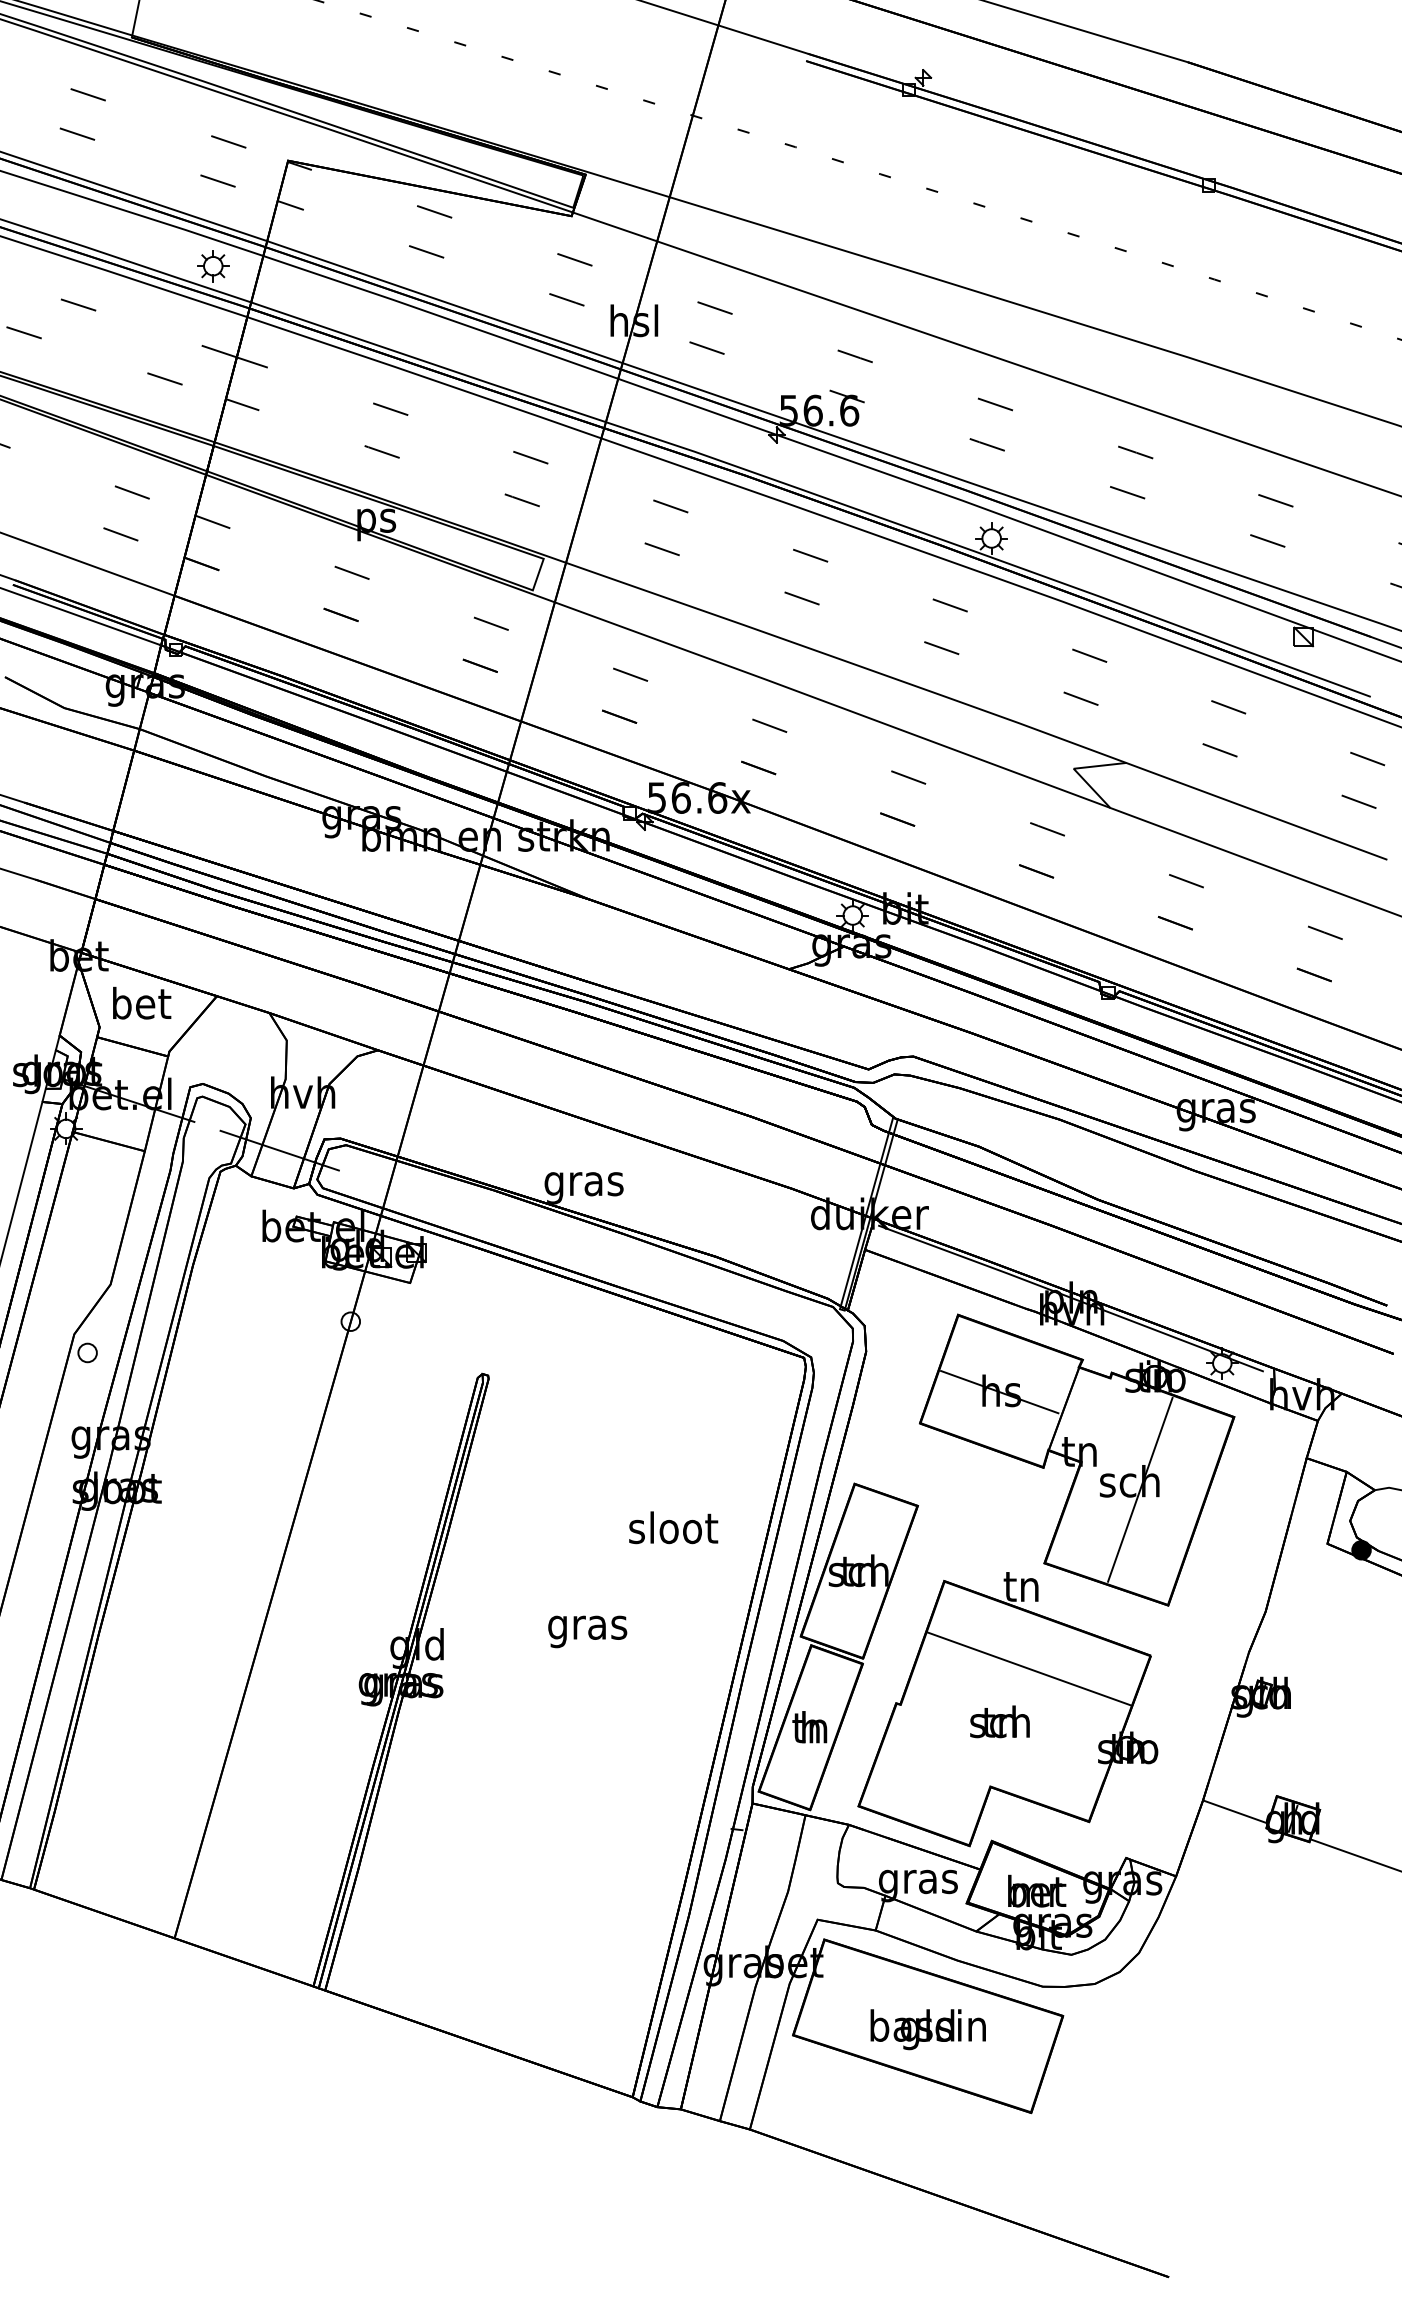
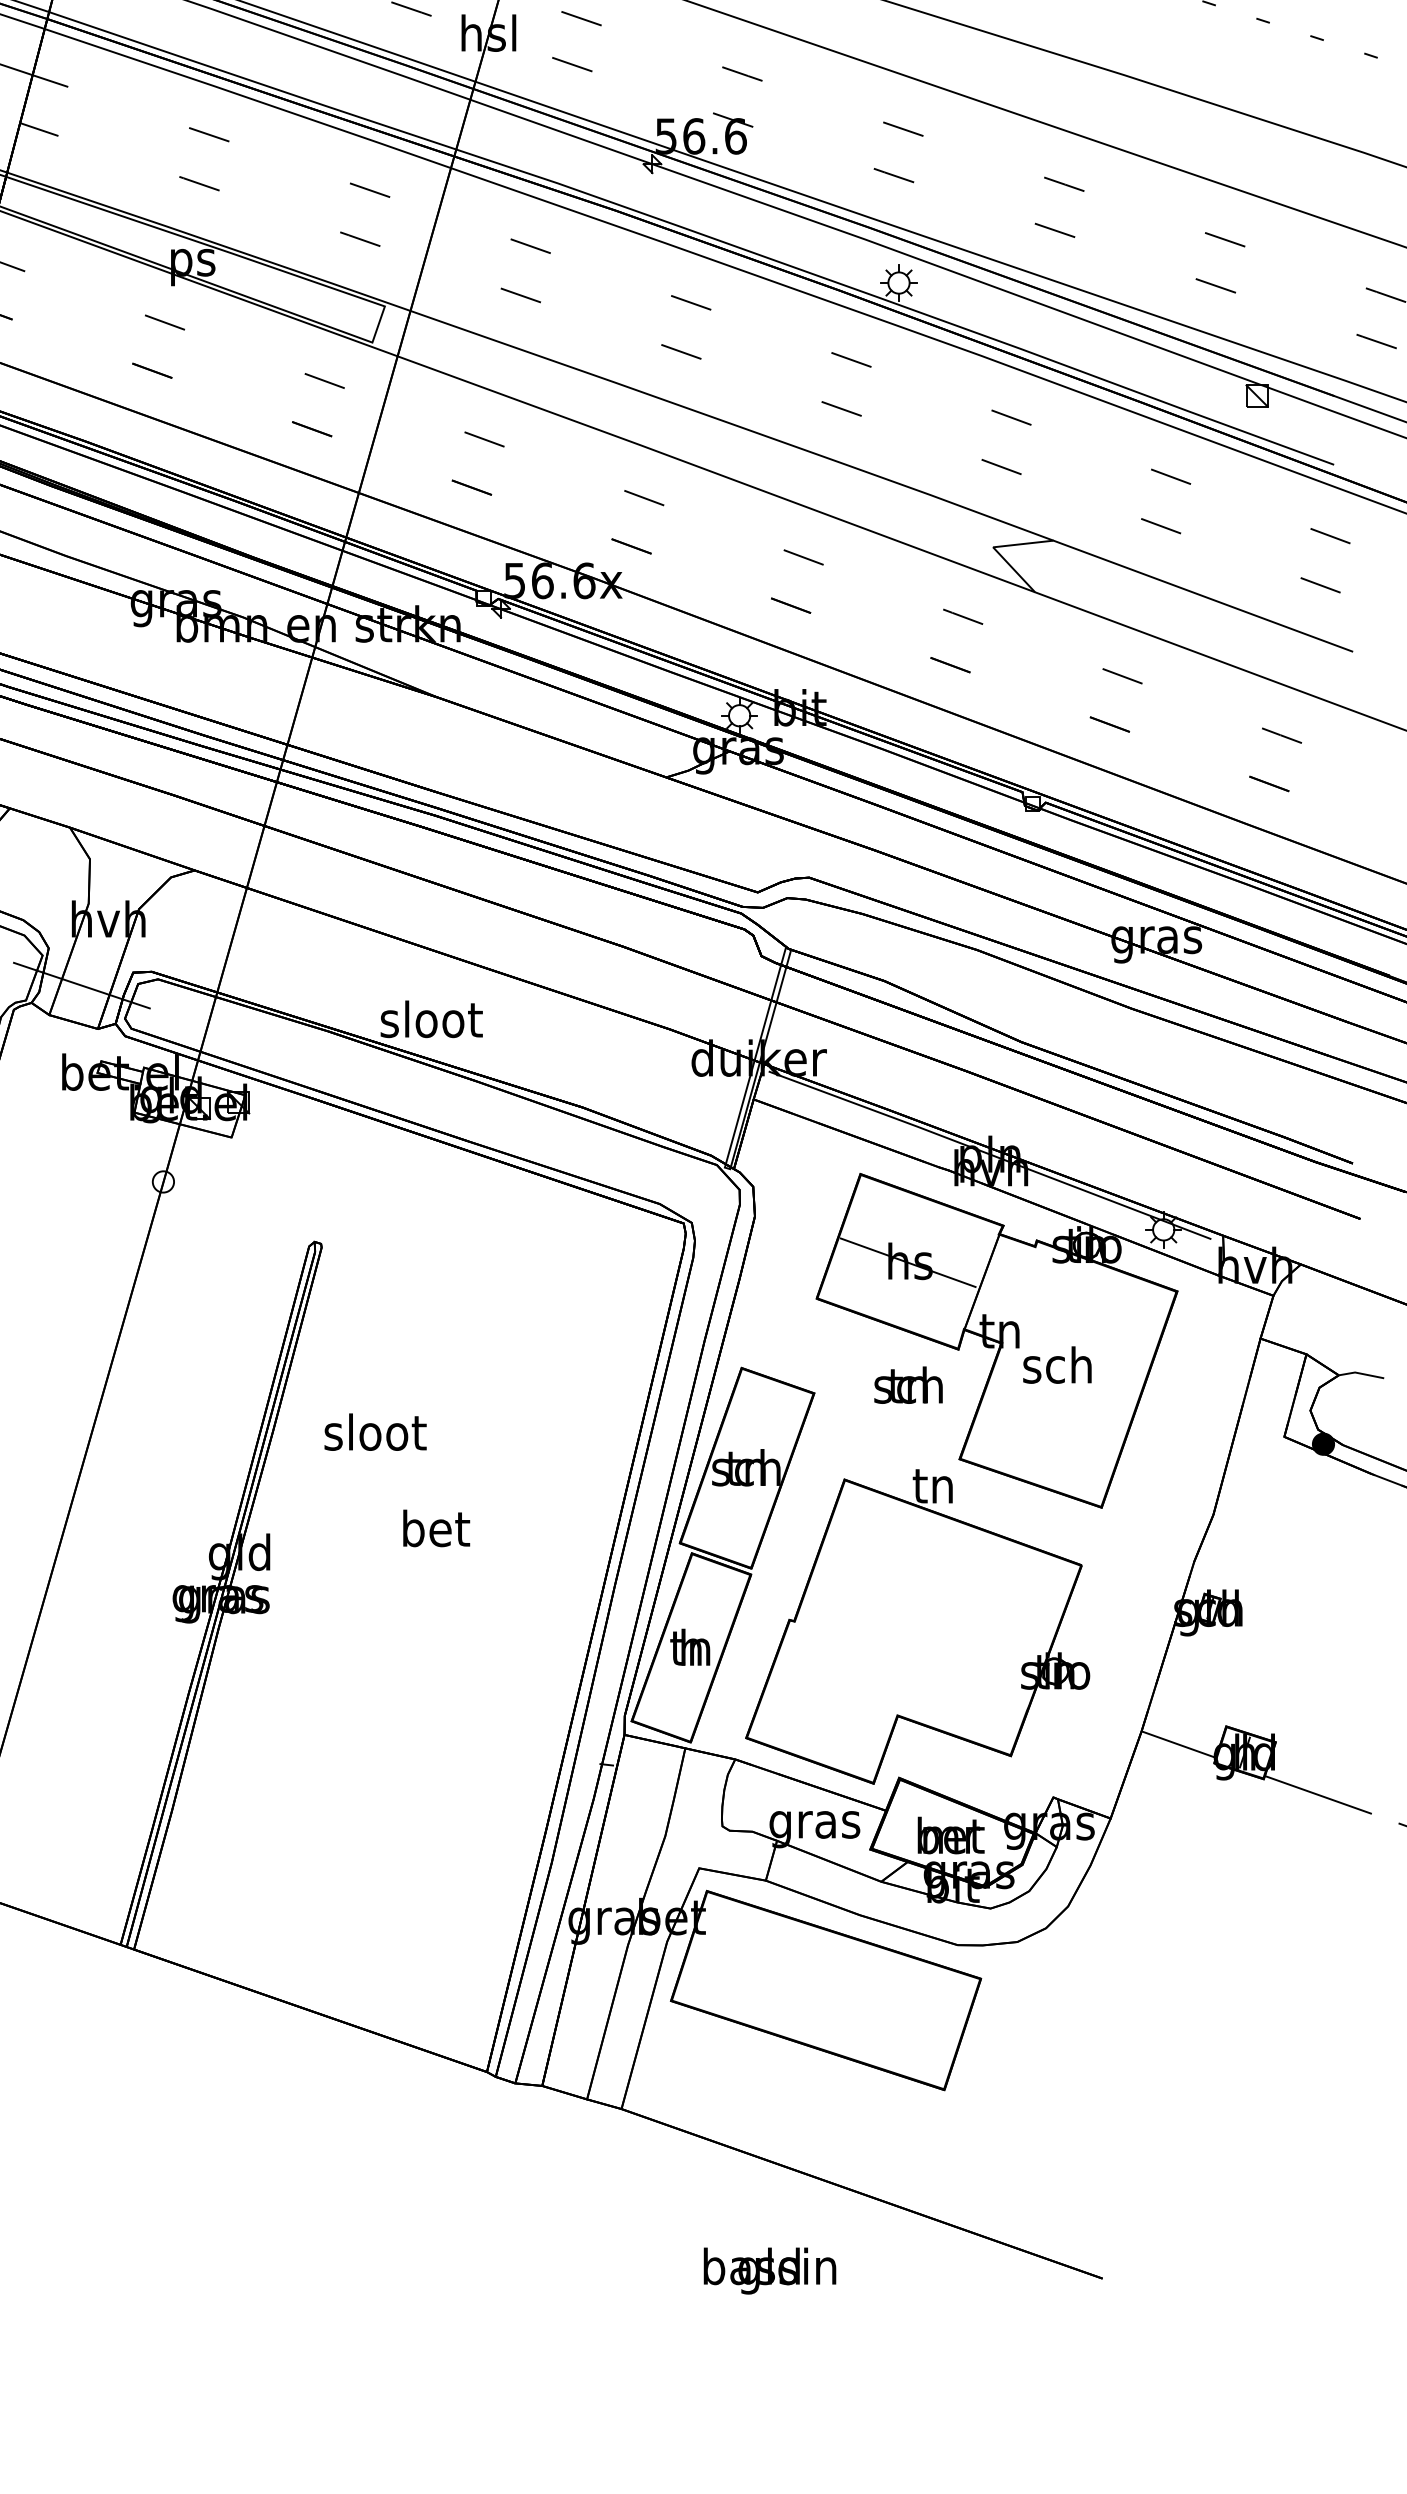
text: (584, 1183) -> (431, 1023), gras -> sloot
line: (1140, 1489) -> (1069, 1374), removed
text: (673, 1527) -> (375, 1431), moved
text: (587, 1627) -> (435, 1532), gras -> bet
line: (1028, 1668) -> (941, 1579), removed
text: (999, 1721) -> (907, 1384), moved
text: (927, 2029) -> (769, 2270), moved

